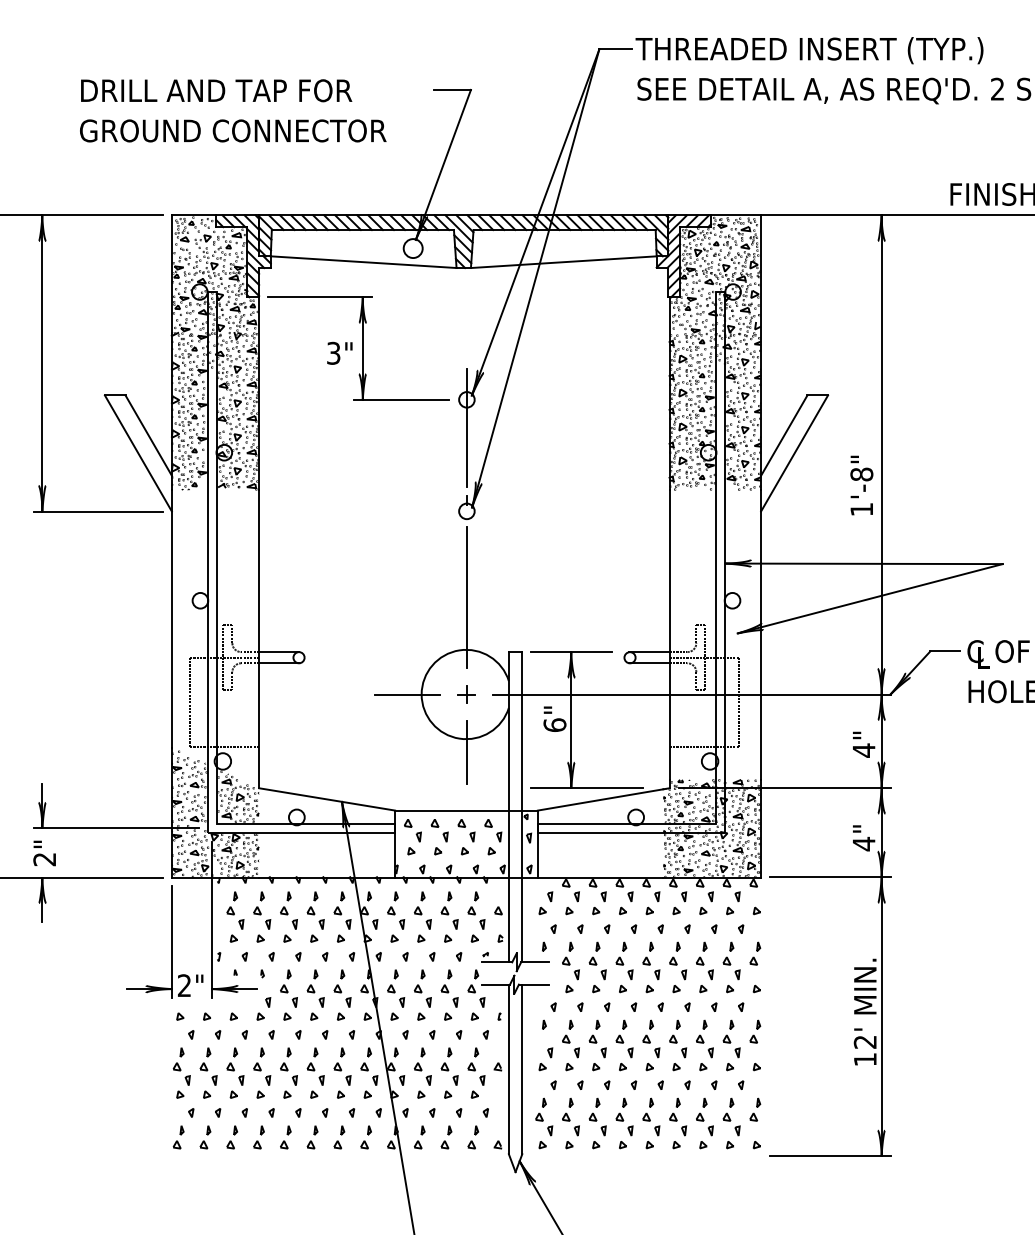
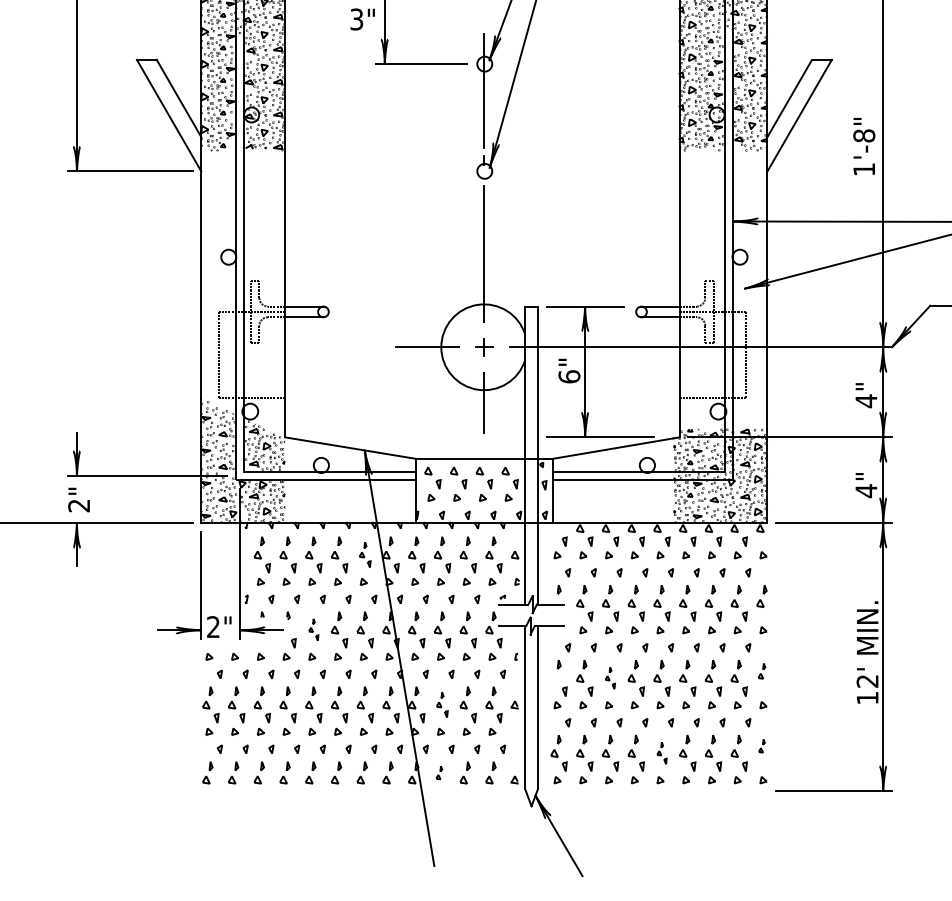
part: (342, 910) -> (365, 554), size x0.7
part: (288, 988) -> (313, 629), size x0.6
part: (755, 1031) -> (762, 671), size x0.7
part: (597, 1038) -> (610, 677), size x0.6
part: (422, 1066) -> (442, 704), size x0.7
part: (755, 1109) -> (762, 746), size x0.6
part: (651, 1116) -> (662, 752), size x0.6
part: (419, 1137) -> (439, 772), size x0.6

